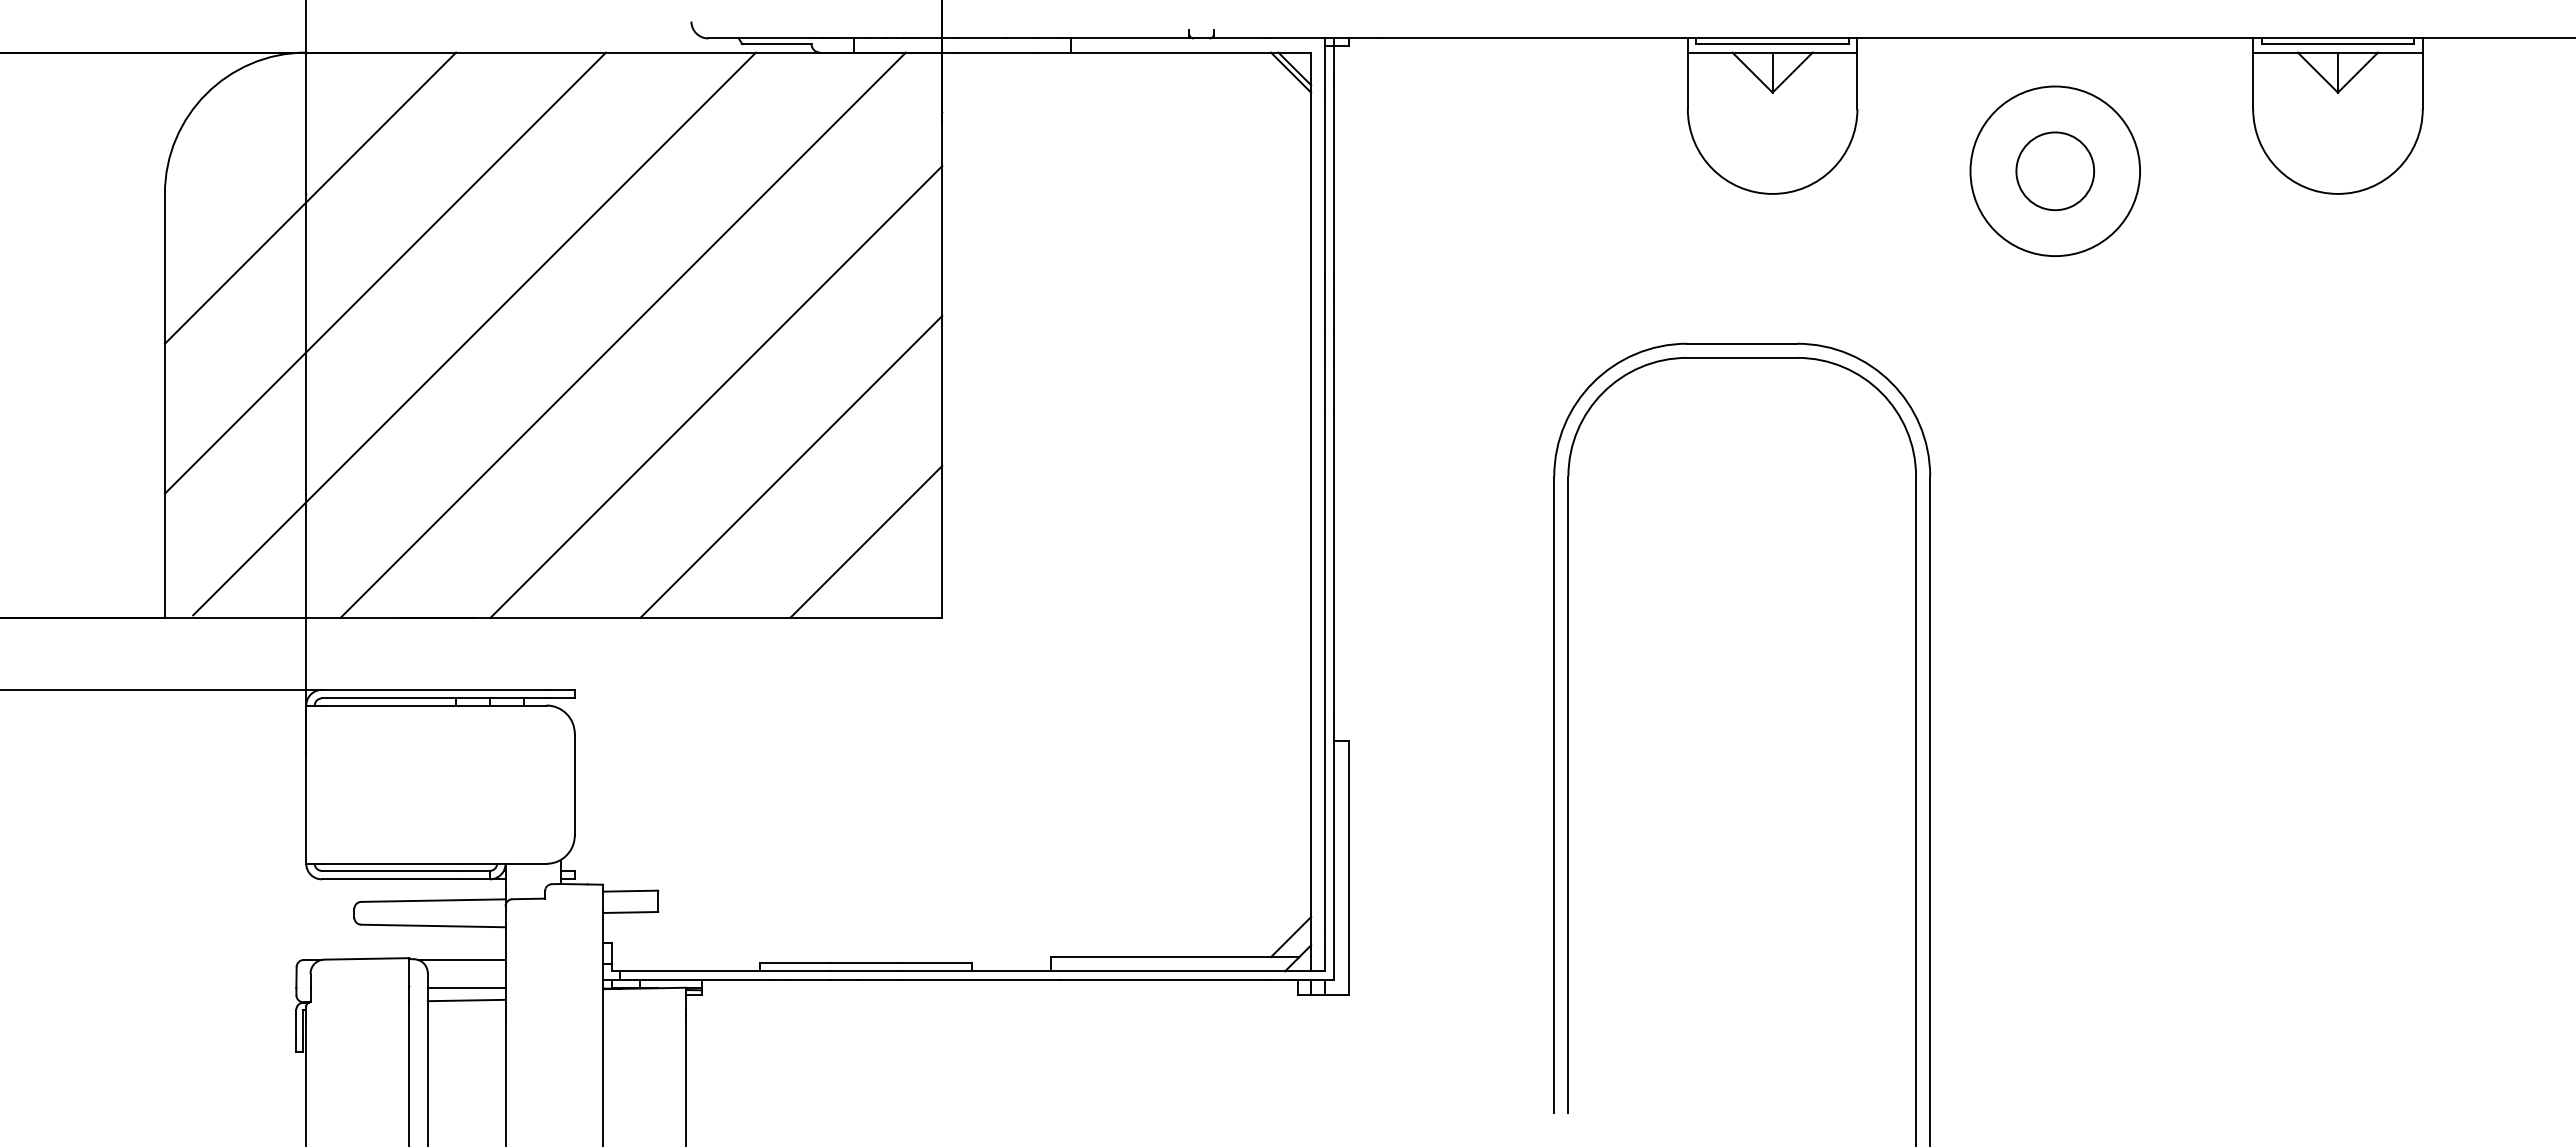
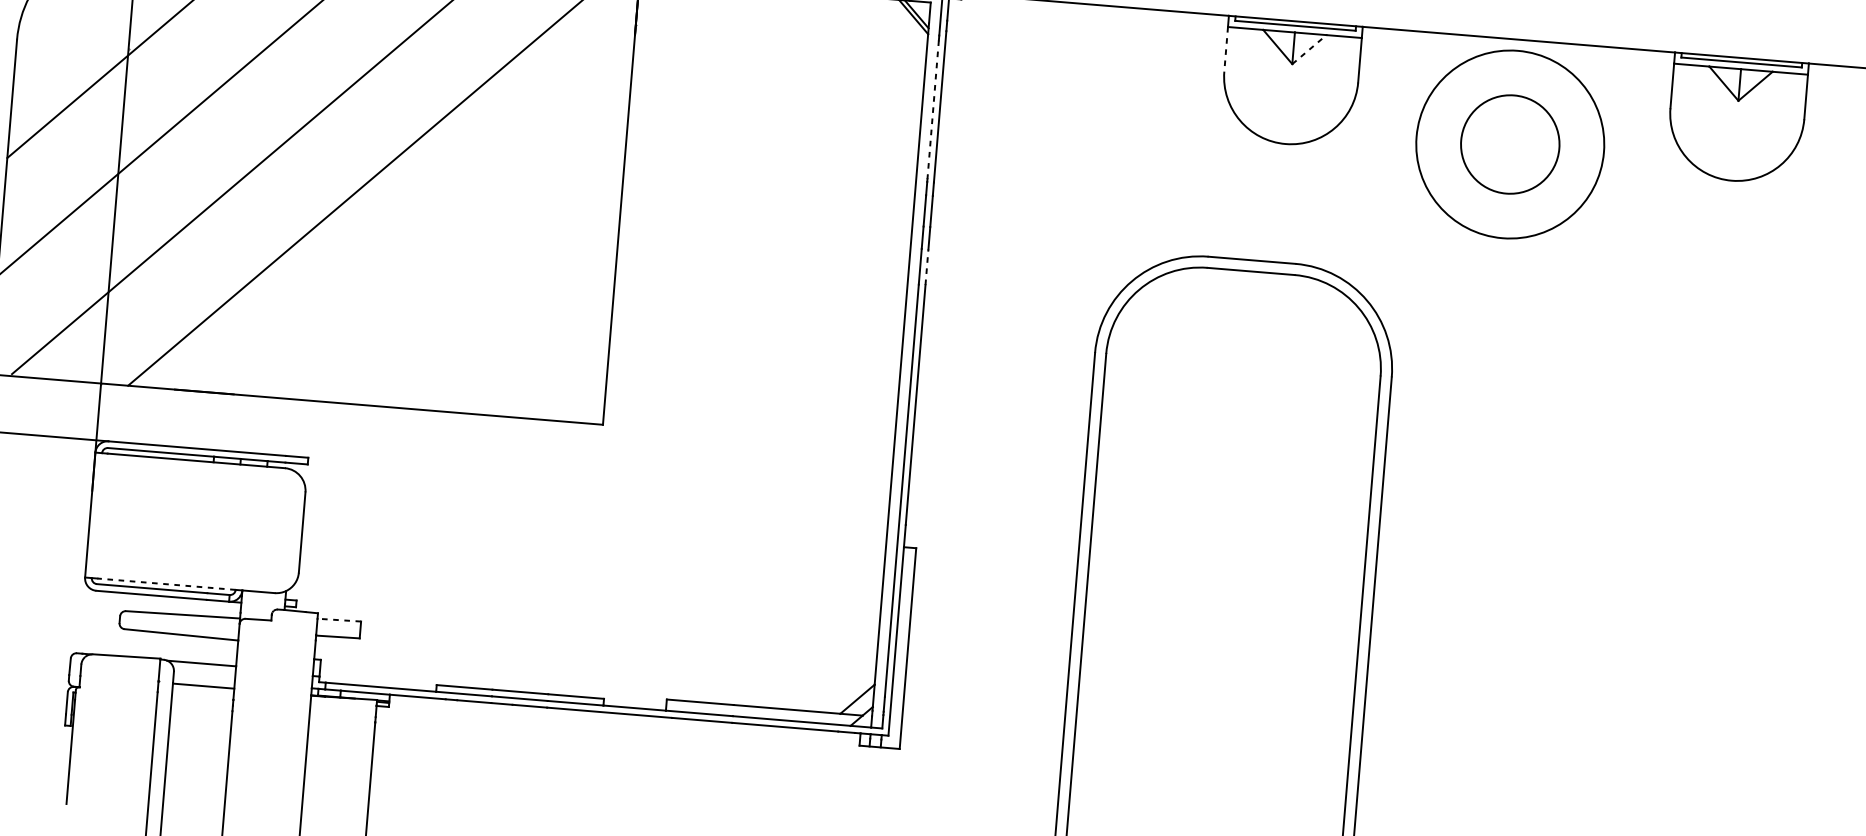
line: (1793, 72) -> (1310, 49), solid -> dashed
line: (1687, 81) -> (1225, 49), solid -> dashed
circle: (2055, 171) -> (1510, 144), size x1.4
circle: (2055, 171) -> (1510, 144), size x1.6
line: (1325, 187) -> (933, 109), solid -> dashed
line: (1333, 386) -> (926, 267), solid -> dashed
line: (716, 391) -> (439, 231), removed
line: (791, 466) -> (493, 295), removed
line: (866, 541) -> (548, 359), removed
line: (409, 863) -> (166, 583), solid -> dashed
line: (630, 891) -> (339, 620), solid -> dashed
line: (466, 1000) -> (202, 695), removed

